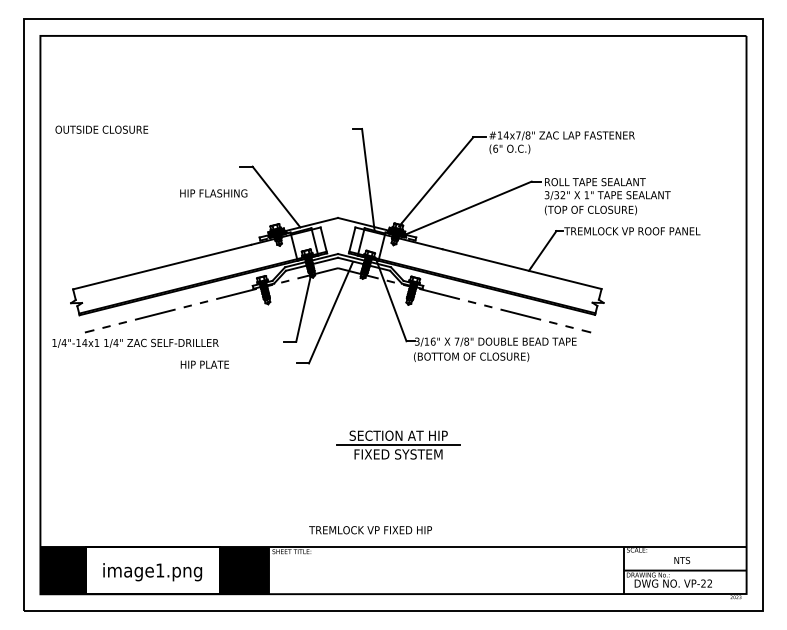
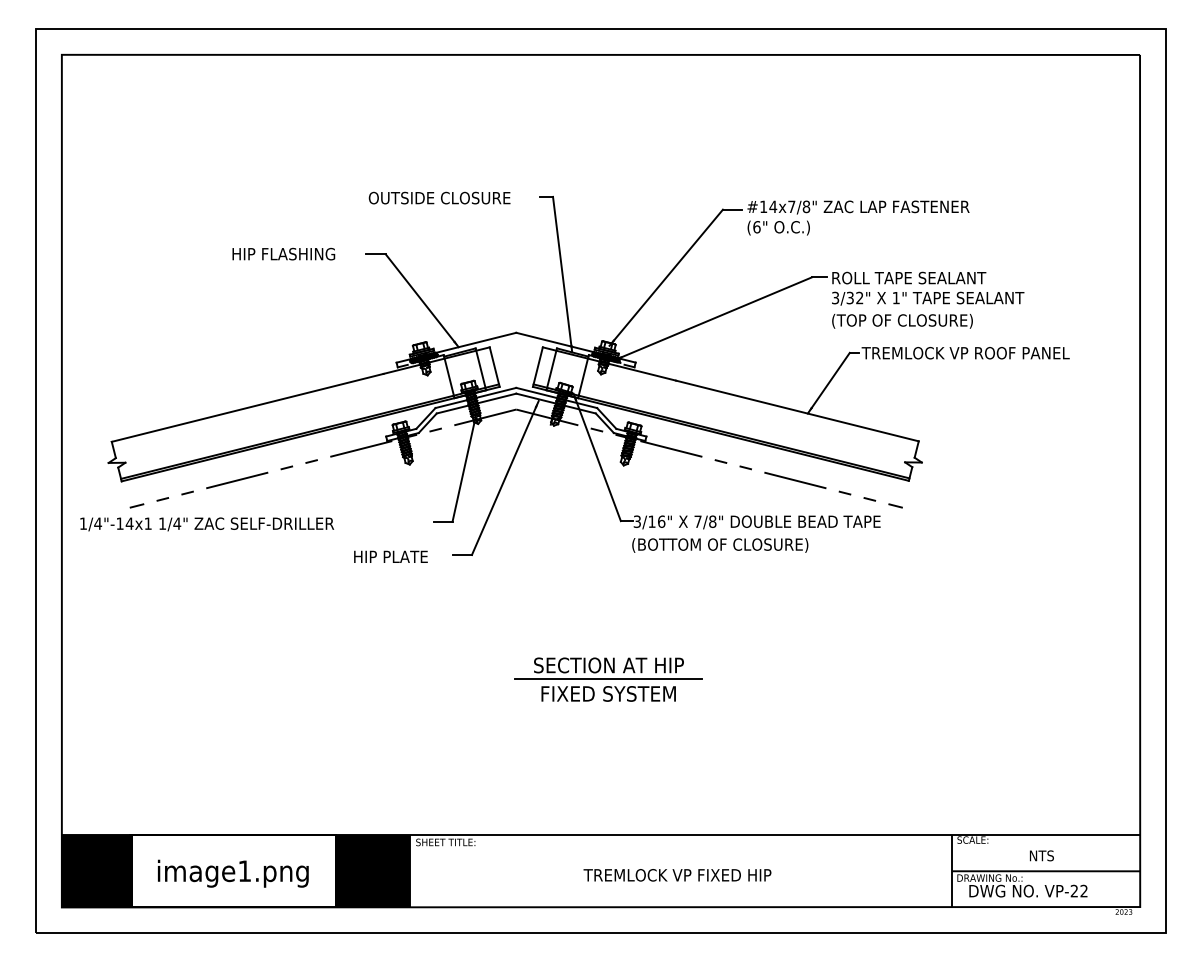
text: (101, 129) -> (439, 197), moved
text: (213, 193) -> (283, 254), moved
text: (204, 364) -> (390, 556), moved
text: (370, 530) -> (677, 875), moved

